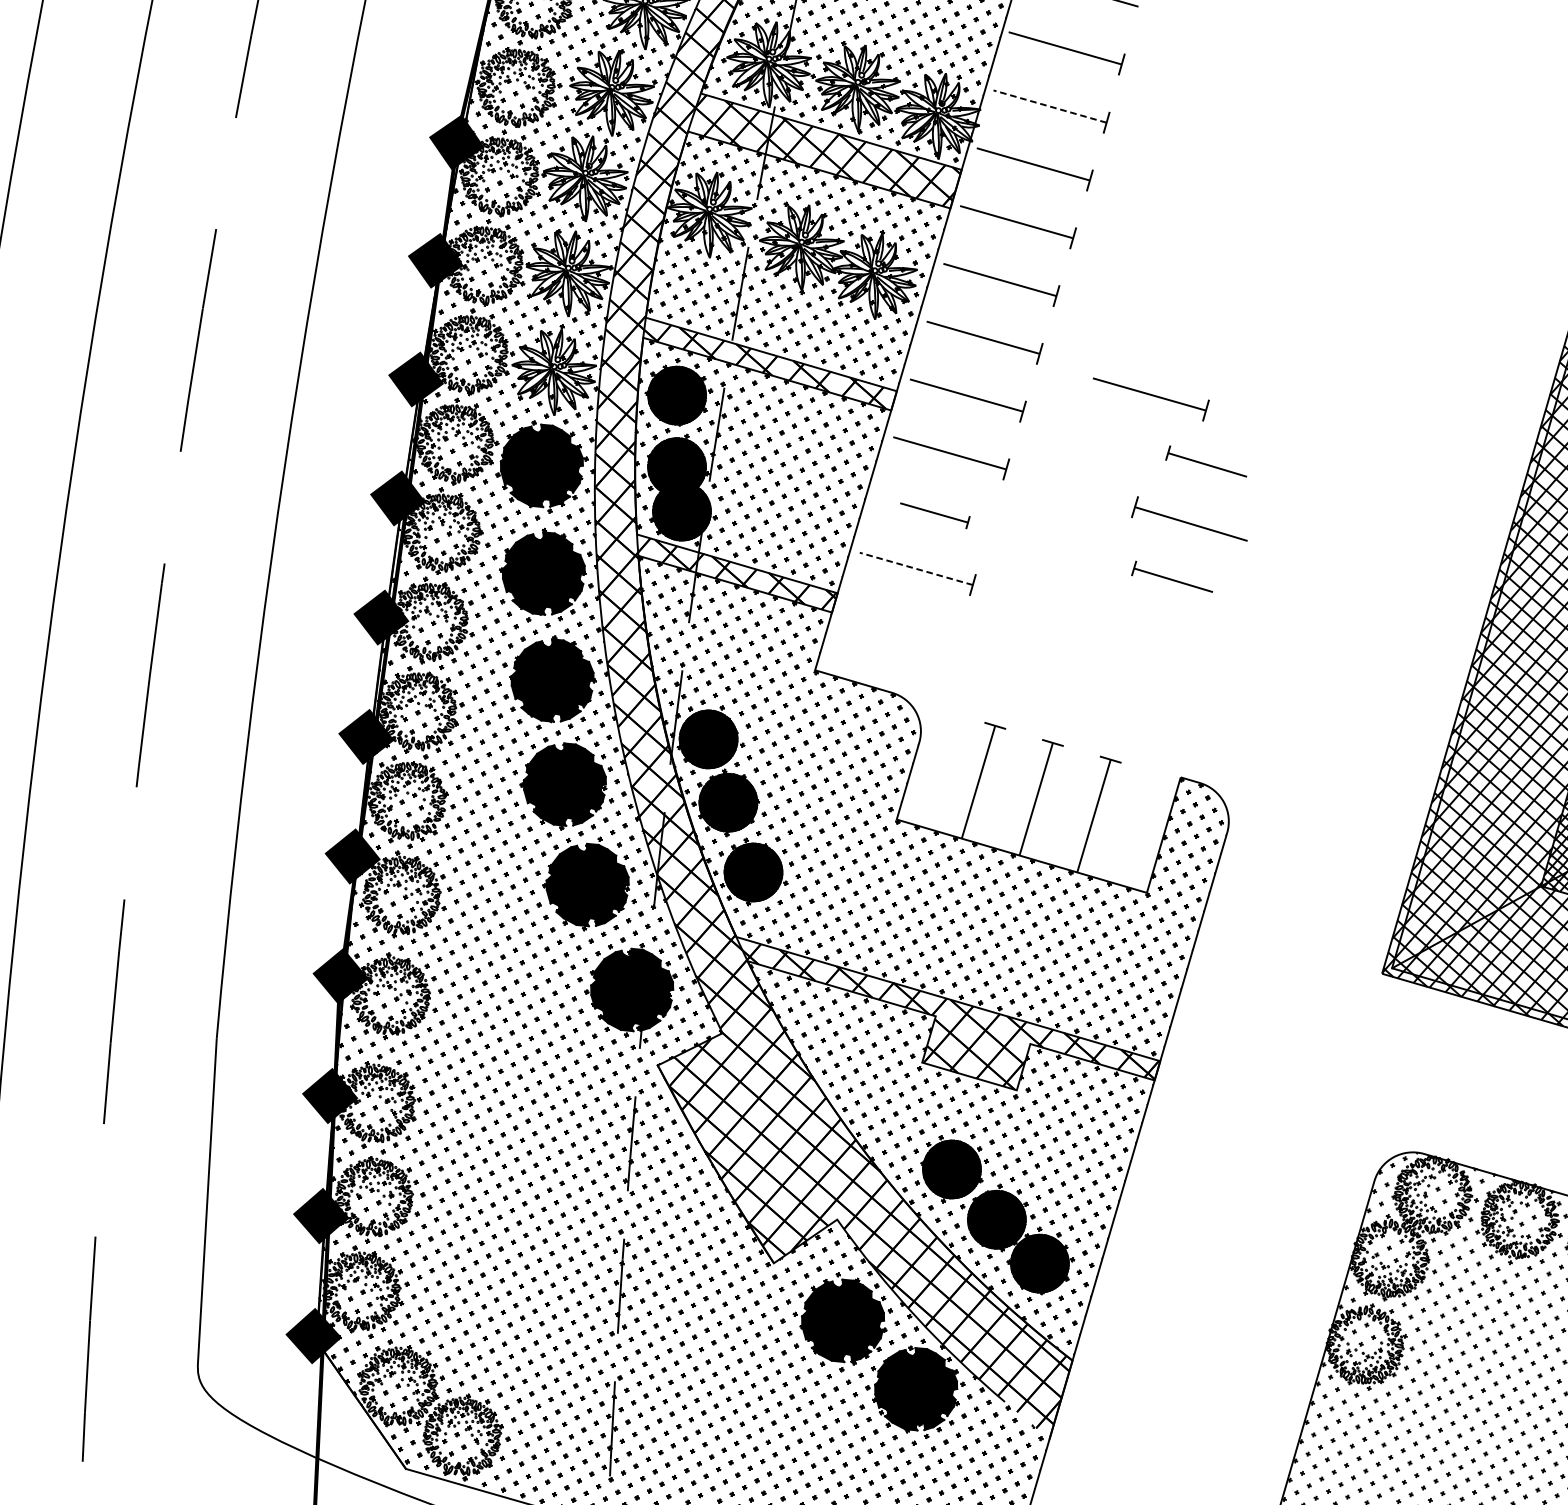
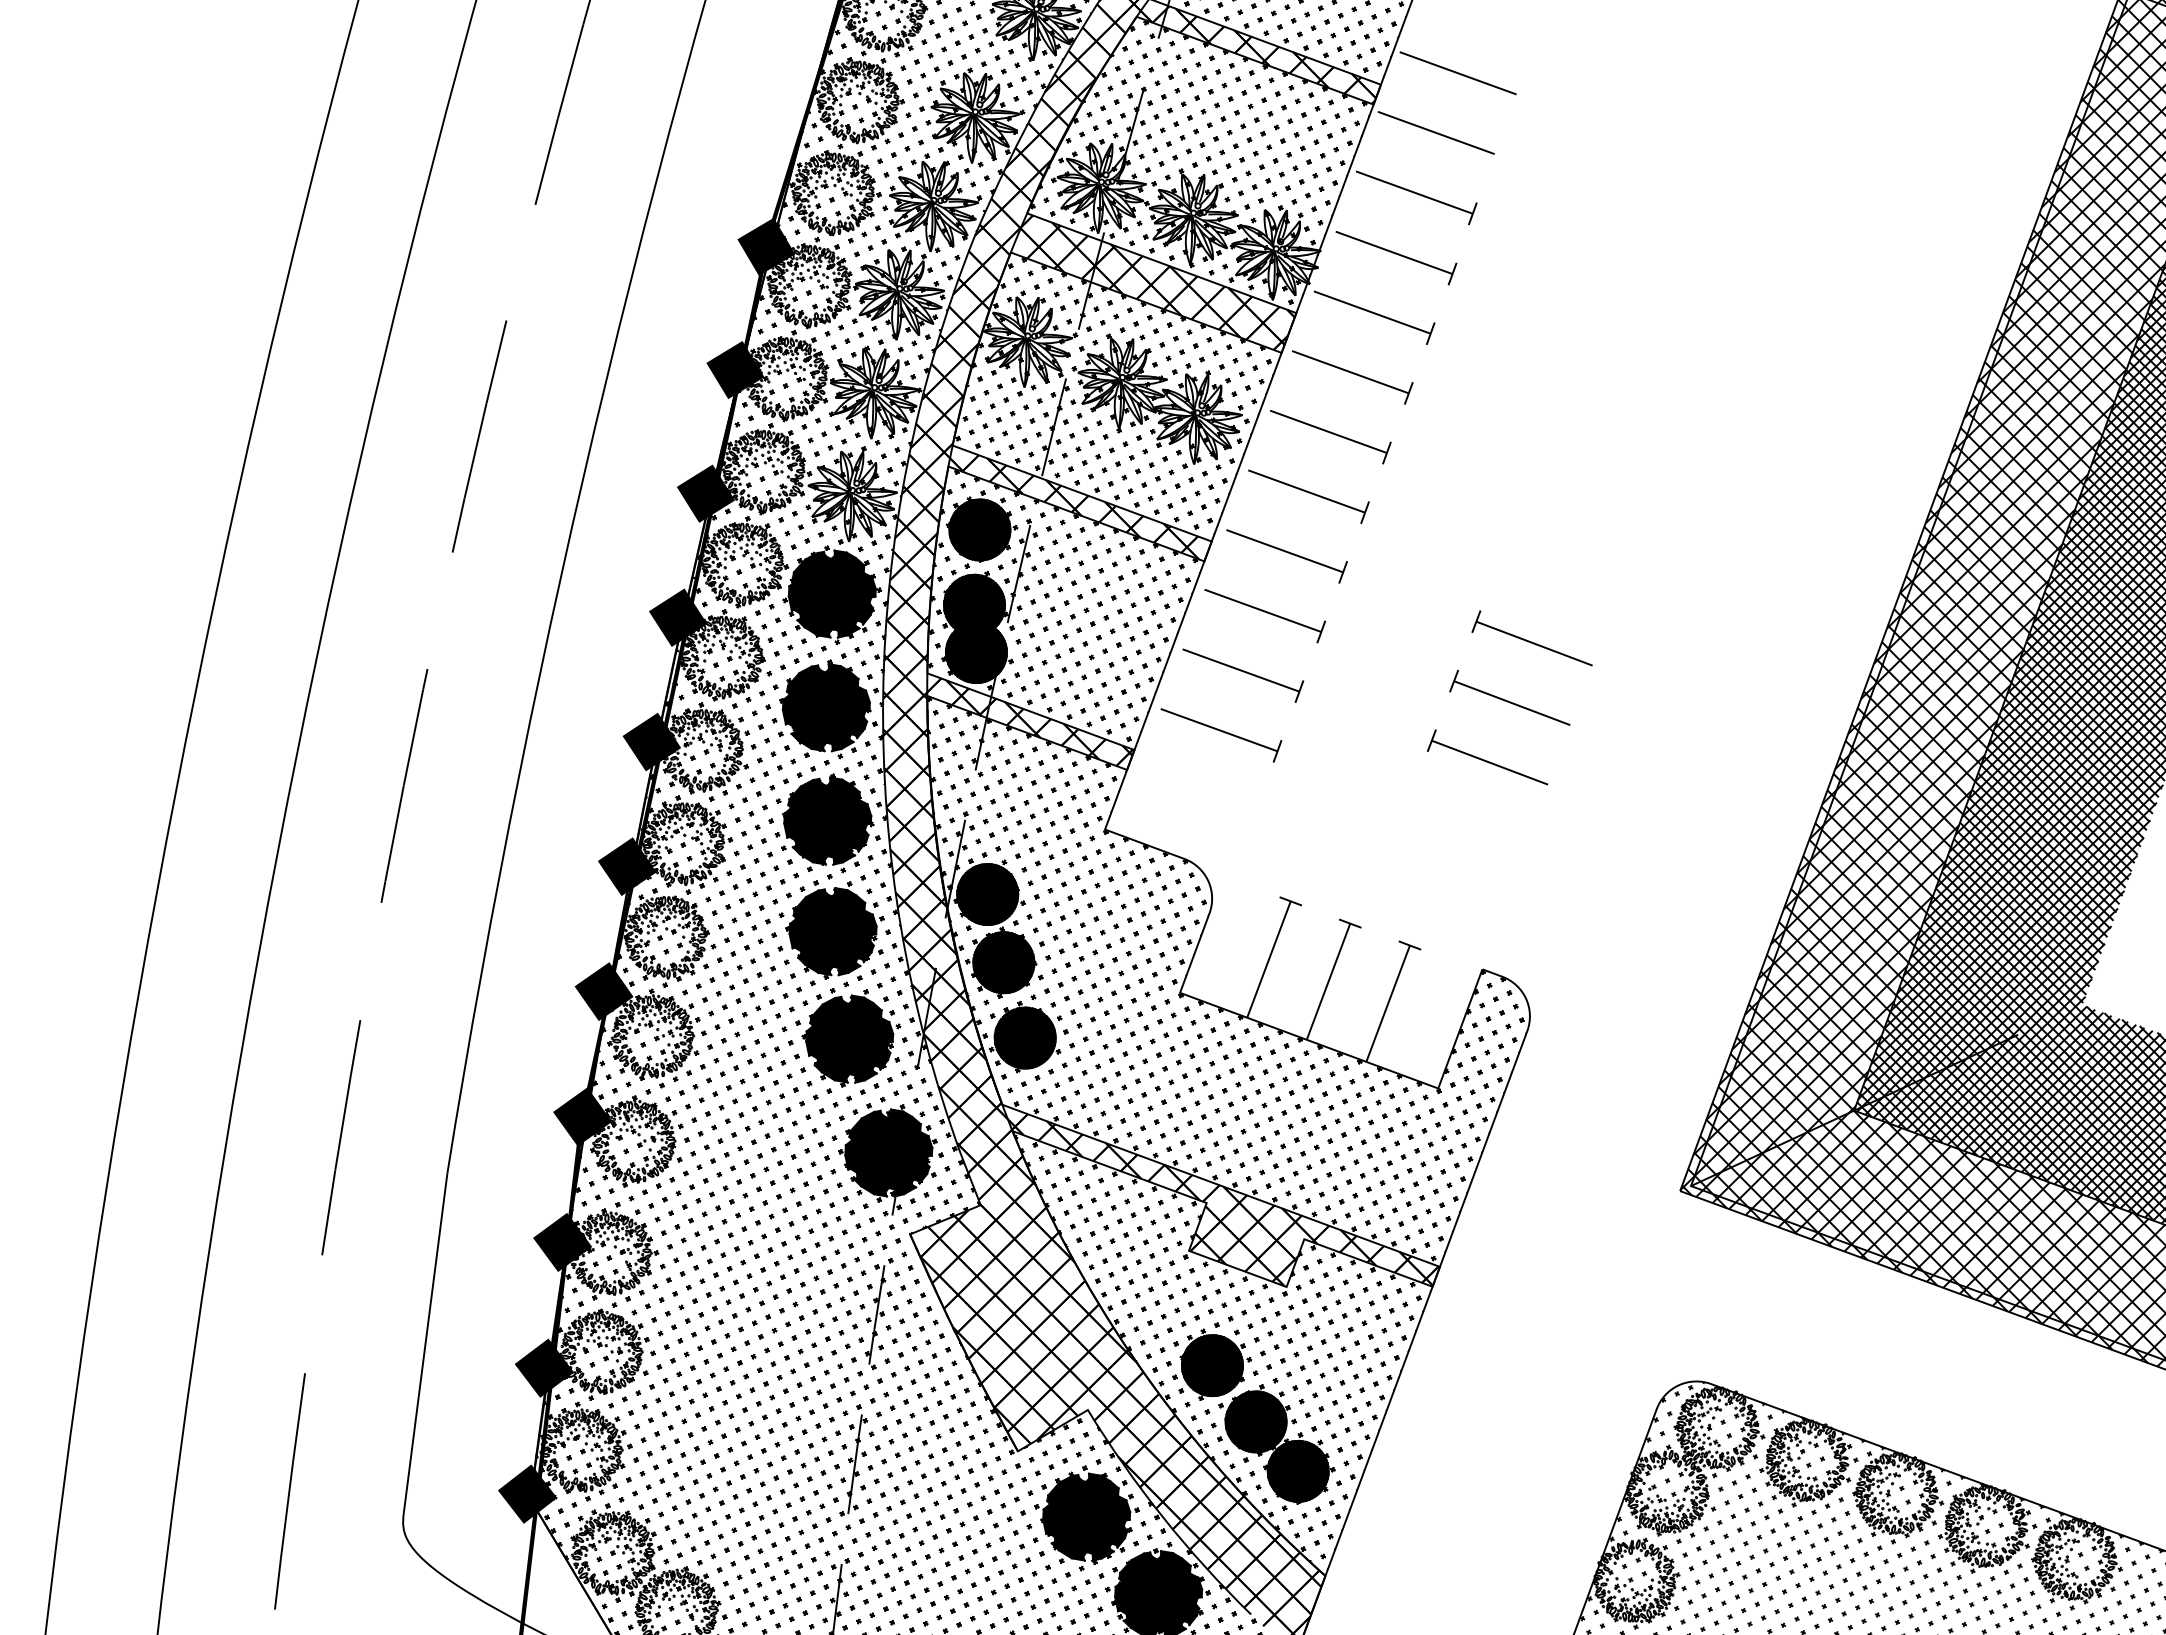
line: (1049, 106) -> (1393, 252), dashed -> solid
part: (1151, 399) -> (1479, 568), removed
part: (1205, 461) -> (1531, 638), size x1.43
part: (935, 515) -> (1243, 675), size x1.67
line: (915, 568) -> (1218, 729), dashed -> solid
part: (1171, 577) -> (1487, 757), size x1.43

